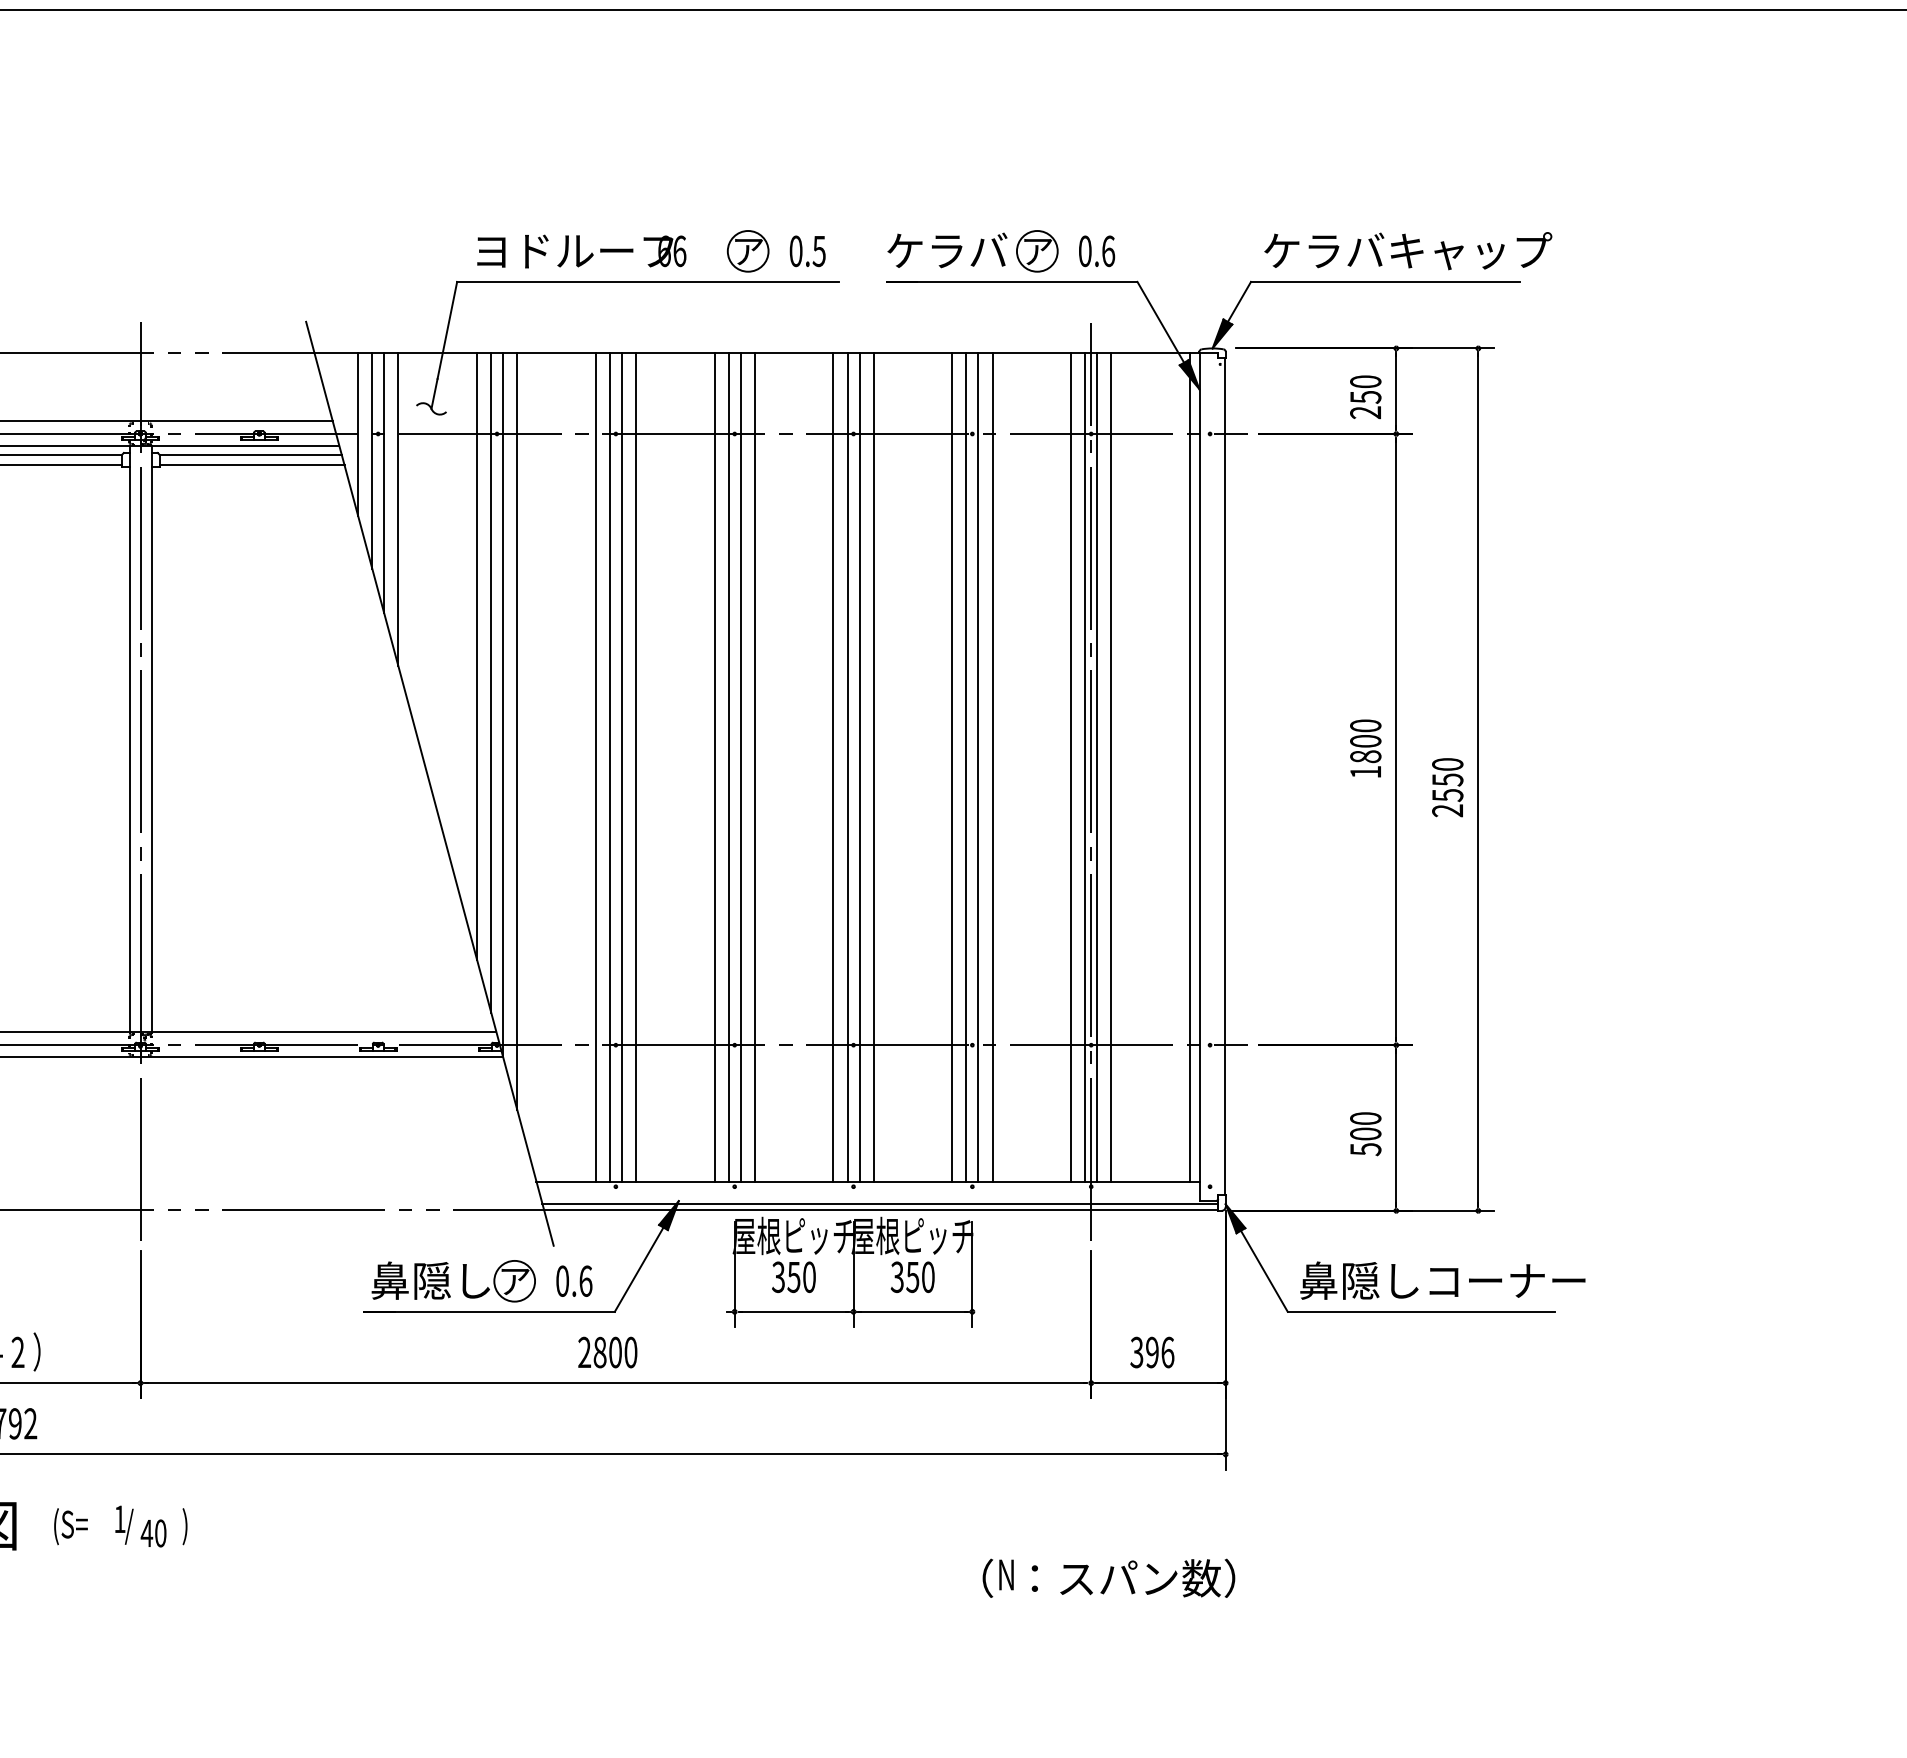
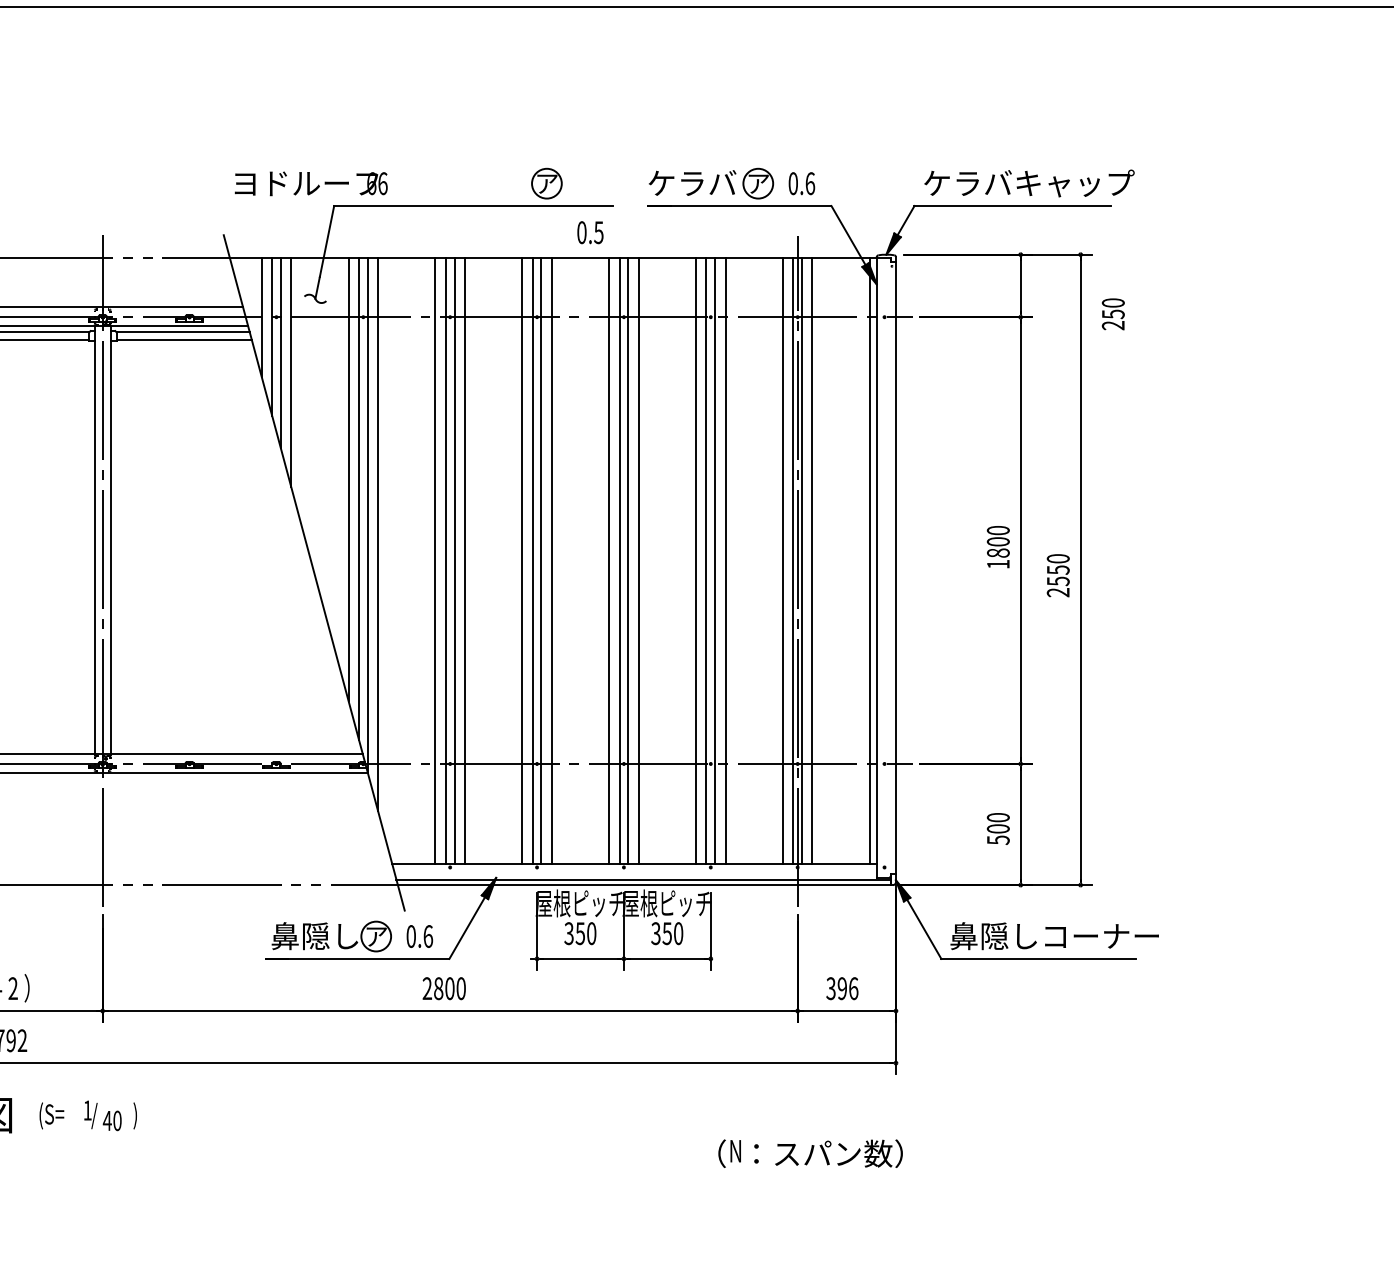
text: (580, 251) -> (310, 183), moved
text: (807, 251) -> (590, 232), moved
text: (1364, 397) -> (1112, 314), moved

